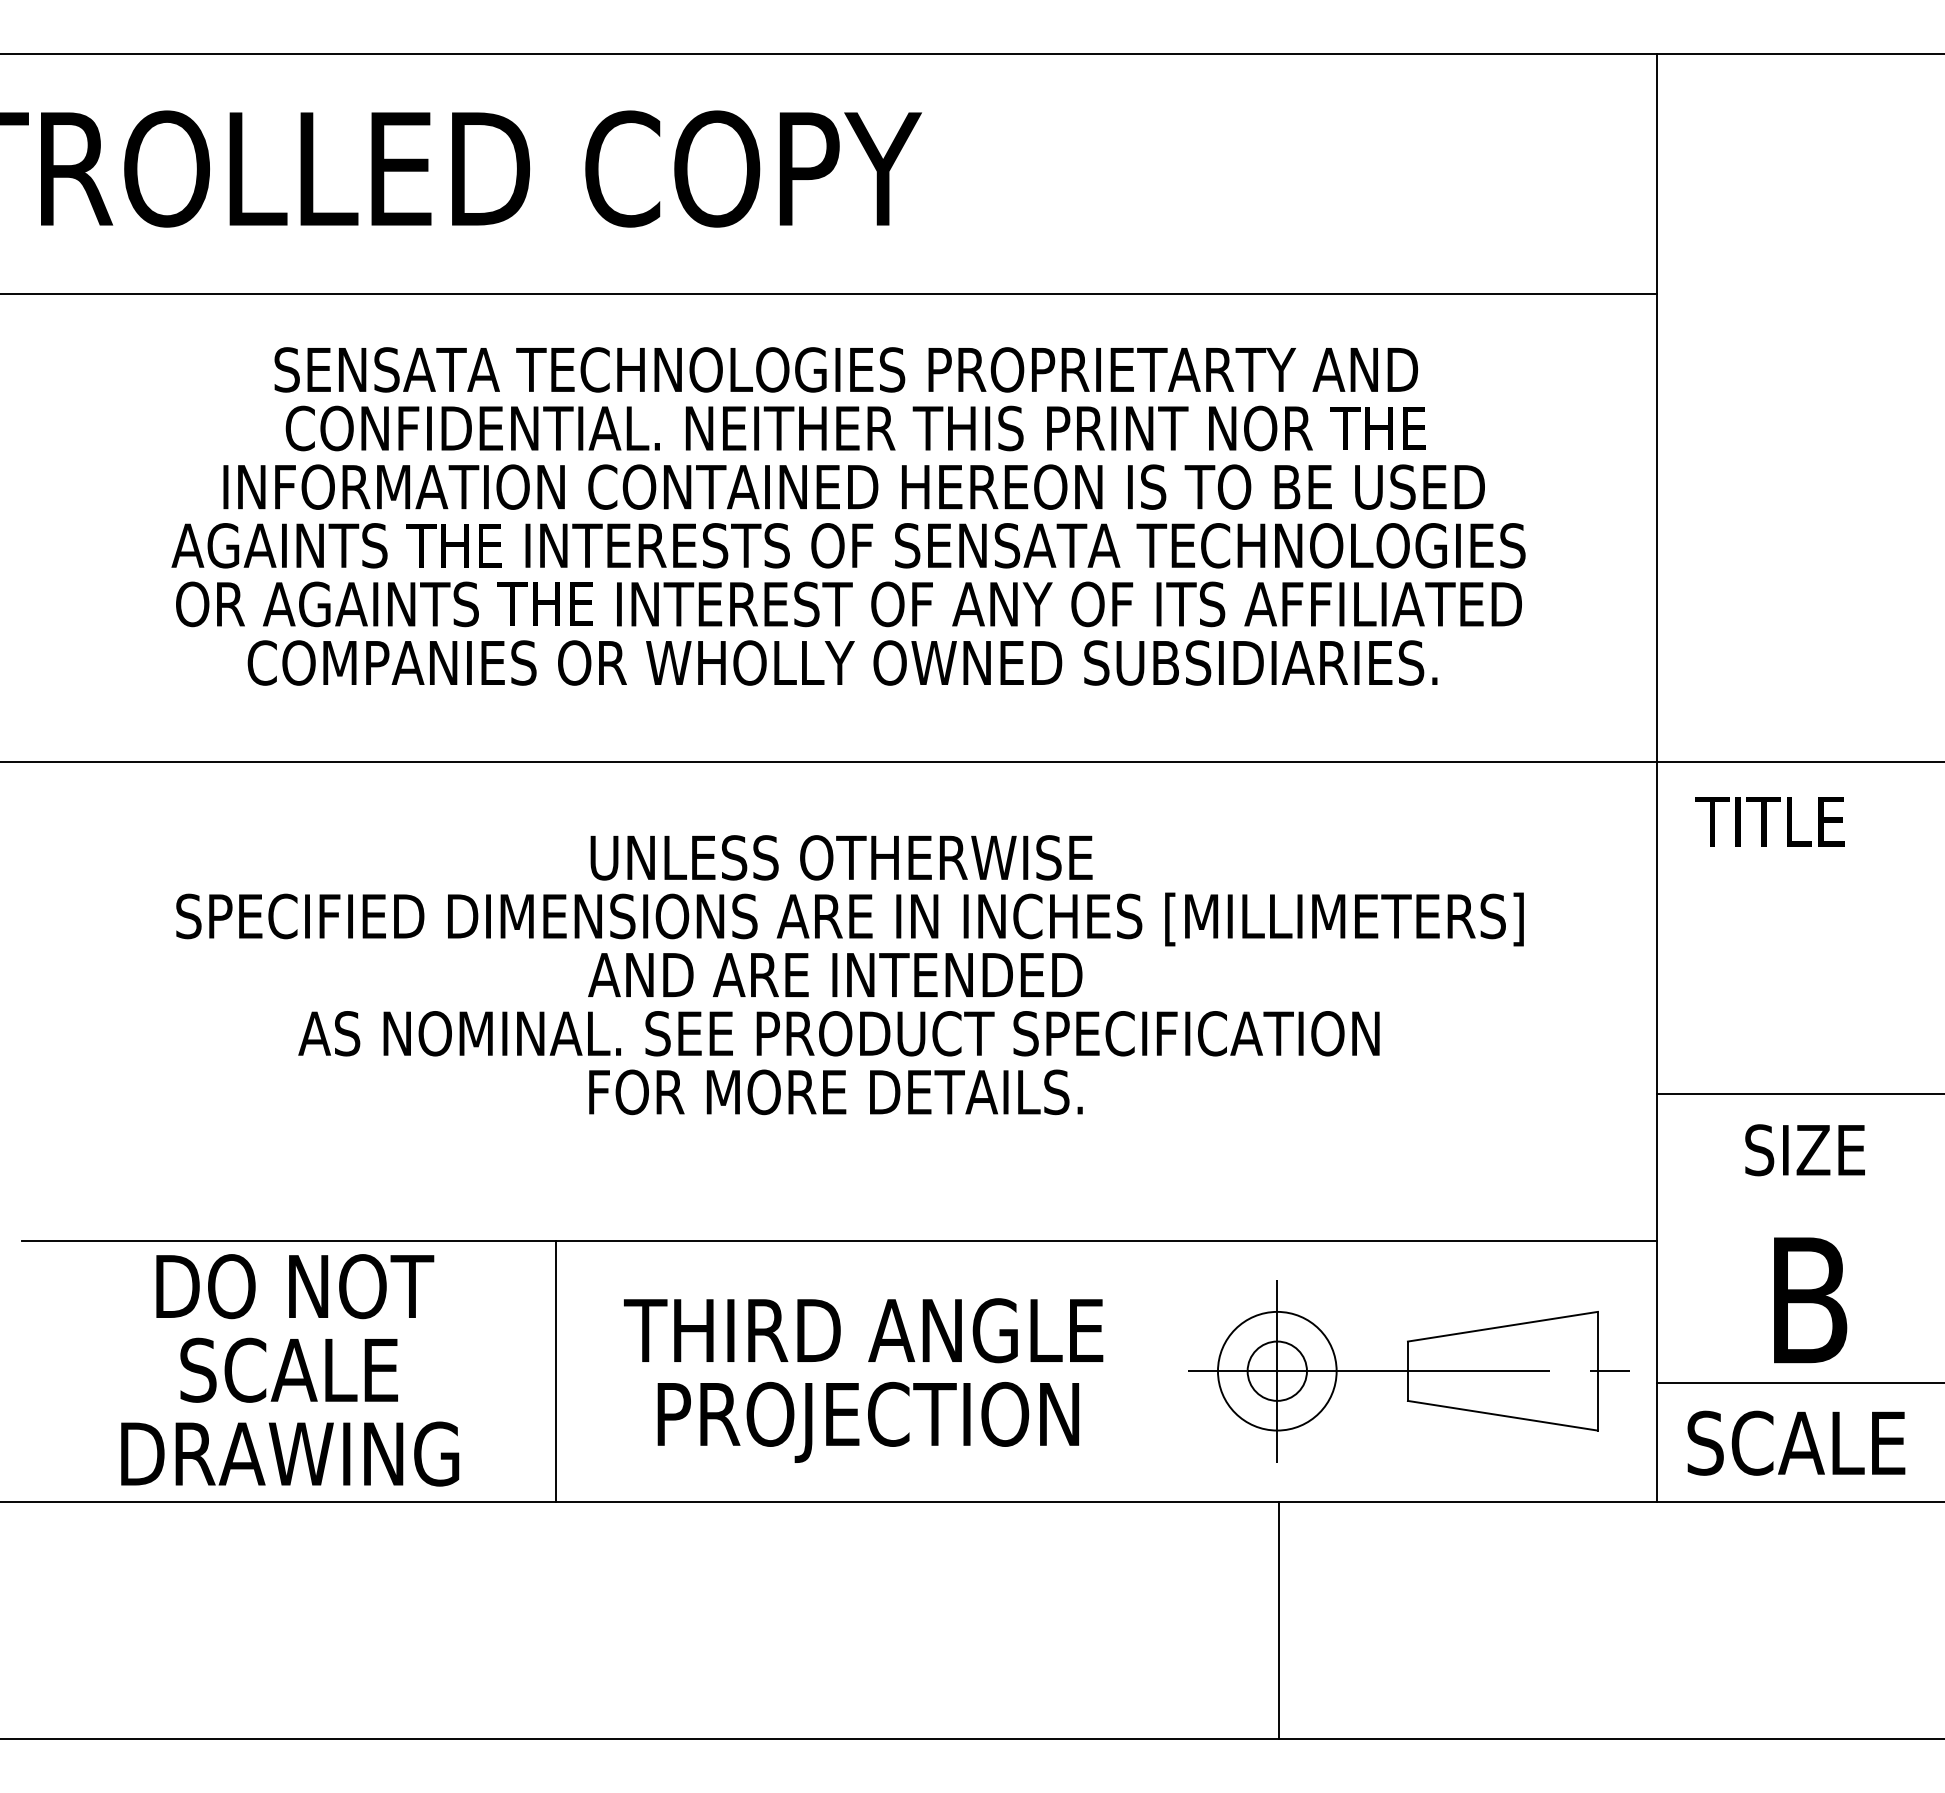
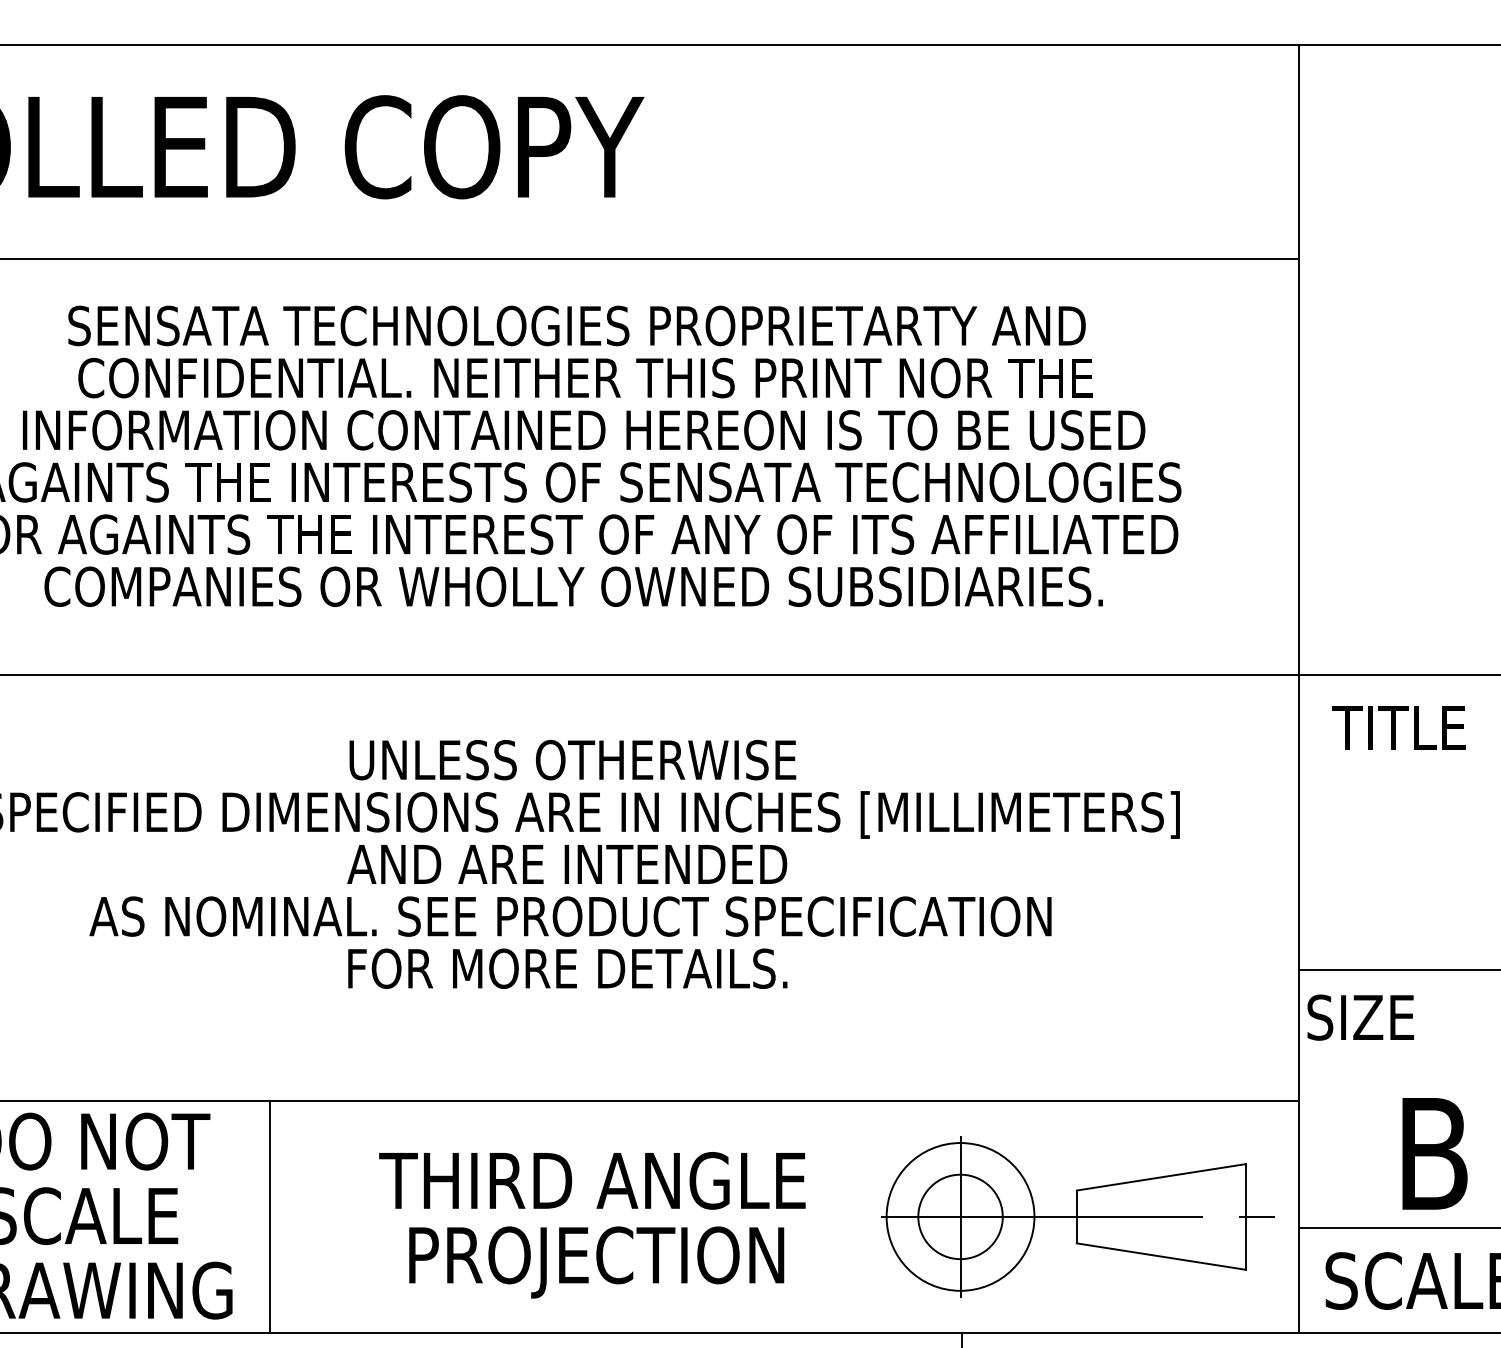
text: (1804, 1150) -> (1360, 1017), moved
line: (555, 1370) -> (270, 1216), moved
circle: (1276, 1370) -> (959, 1216), size x1.4
circle: (1276, 1370) -> (959, 1216), size x1.6

